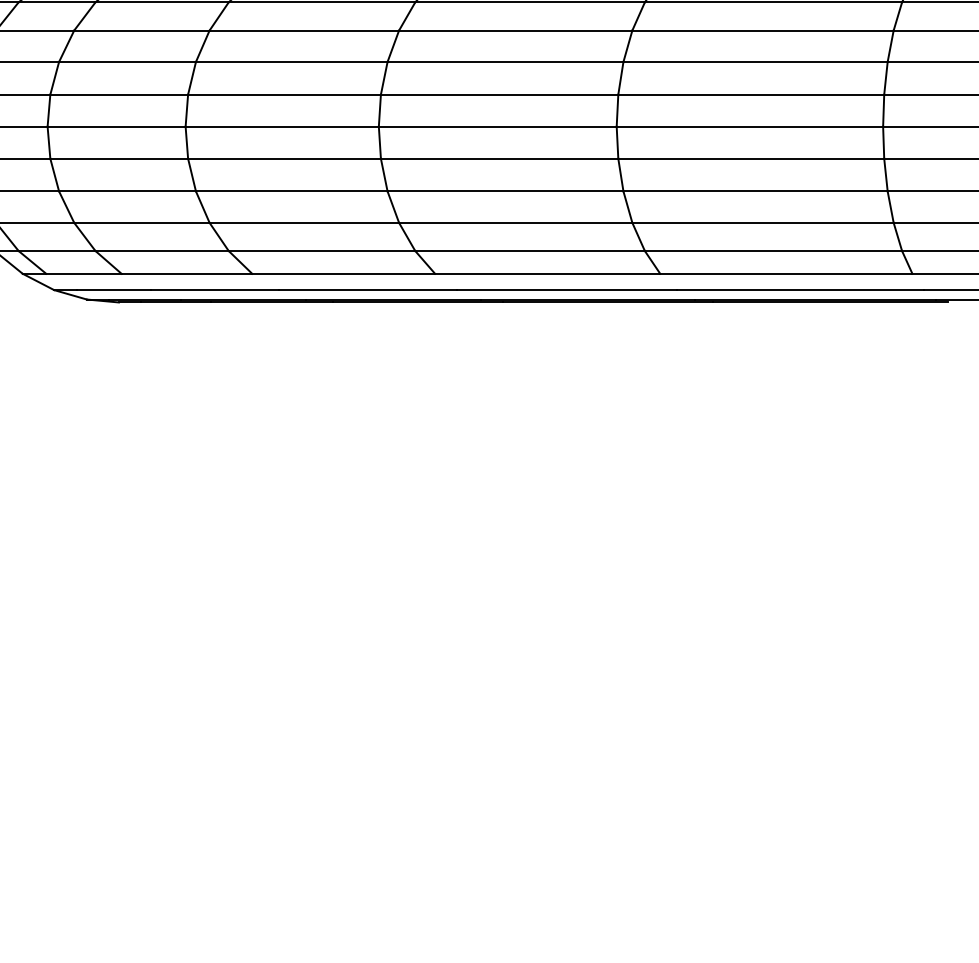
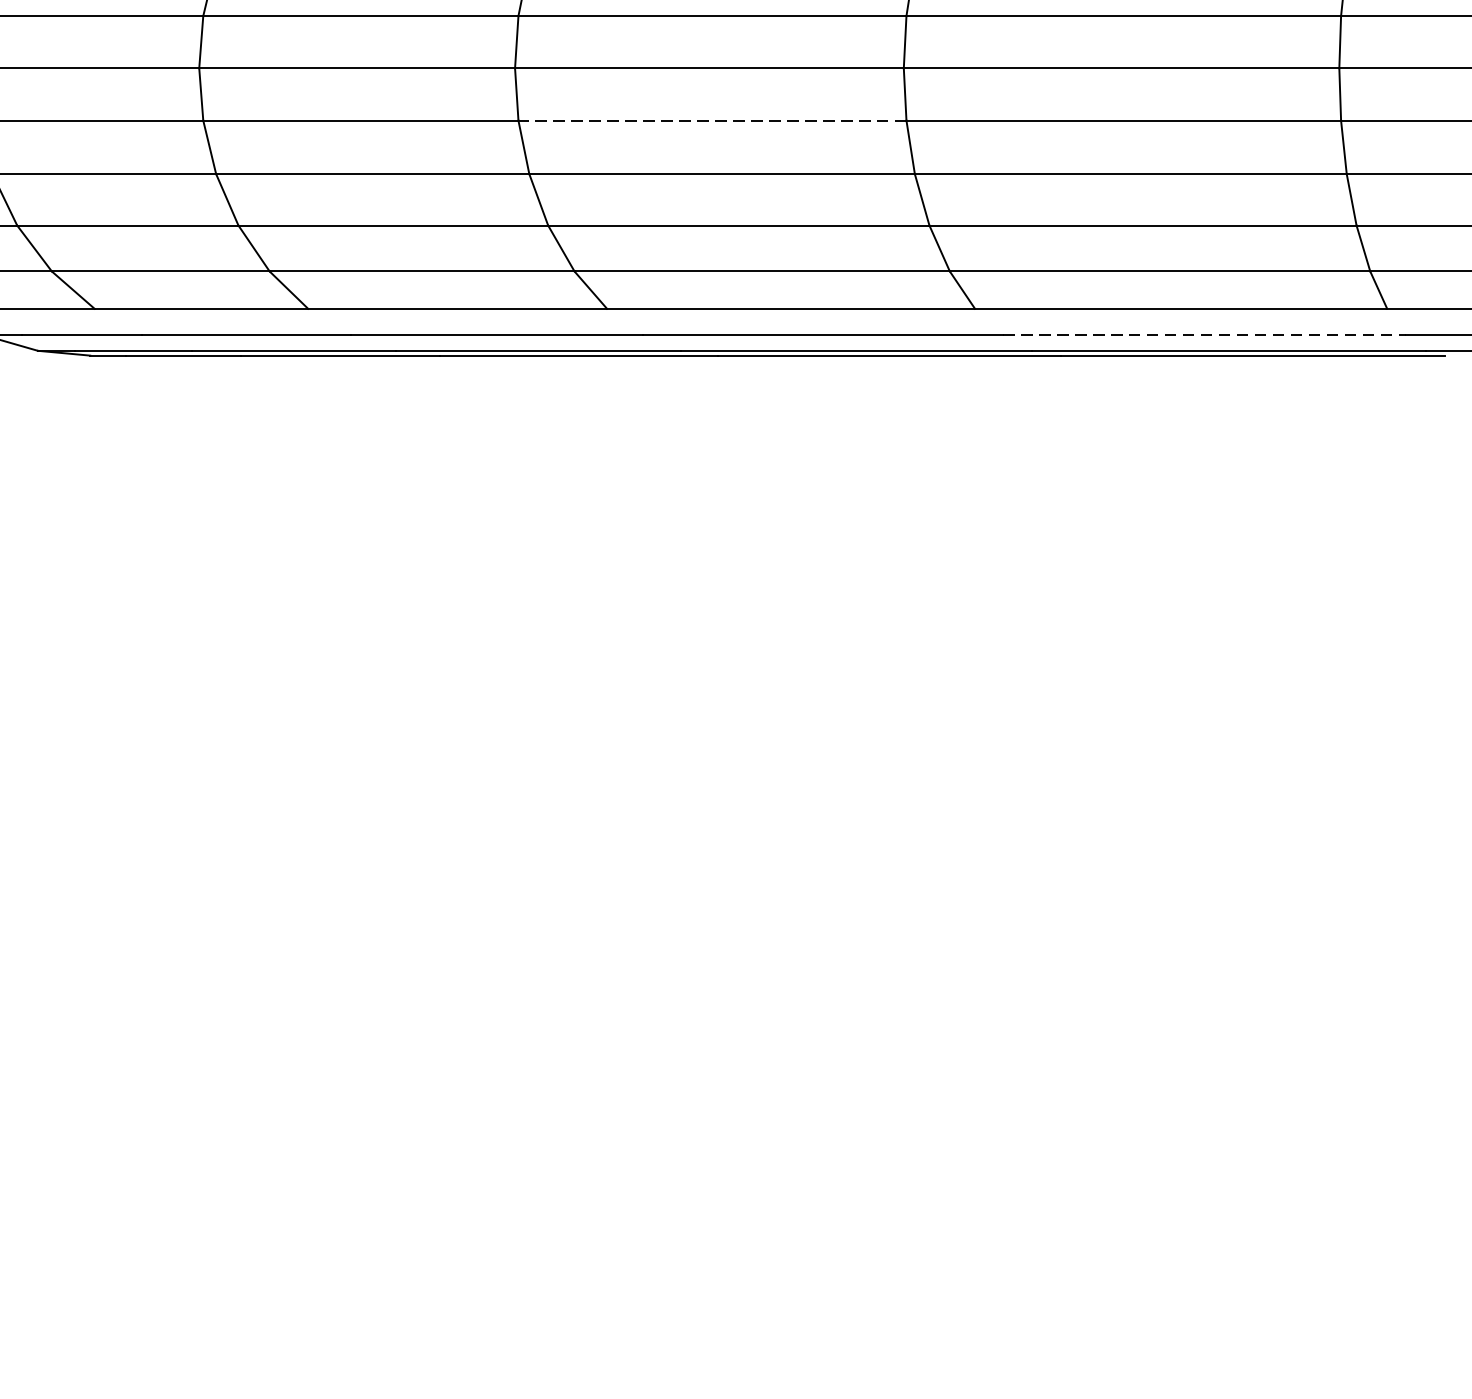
line: (499, 158) -> (712, 120), solid -> dashed
line: (801, 290) -> (1205, 336), solid -> dashed

